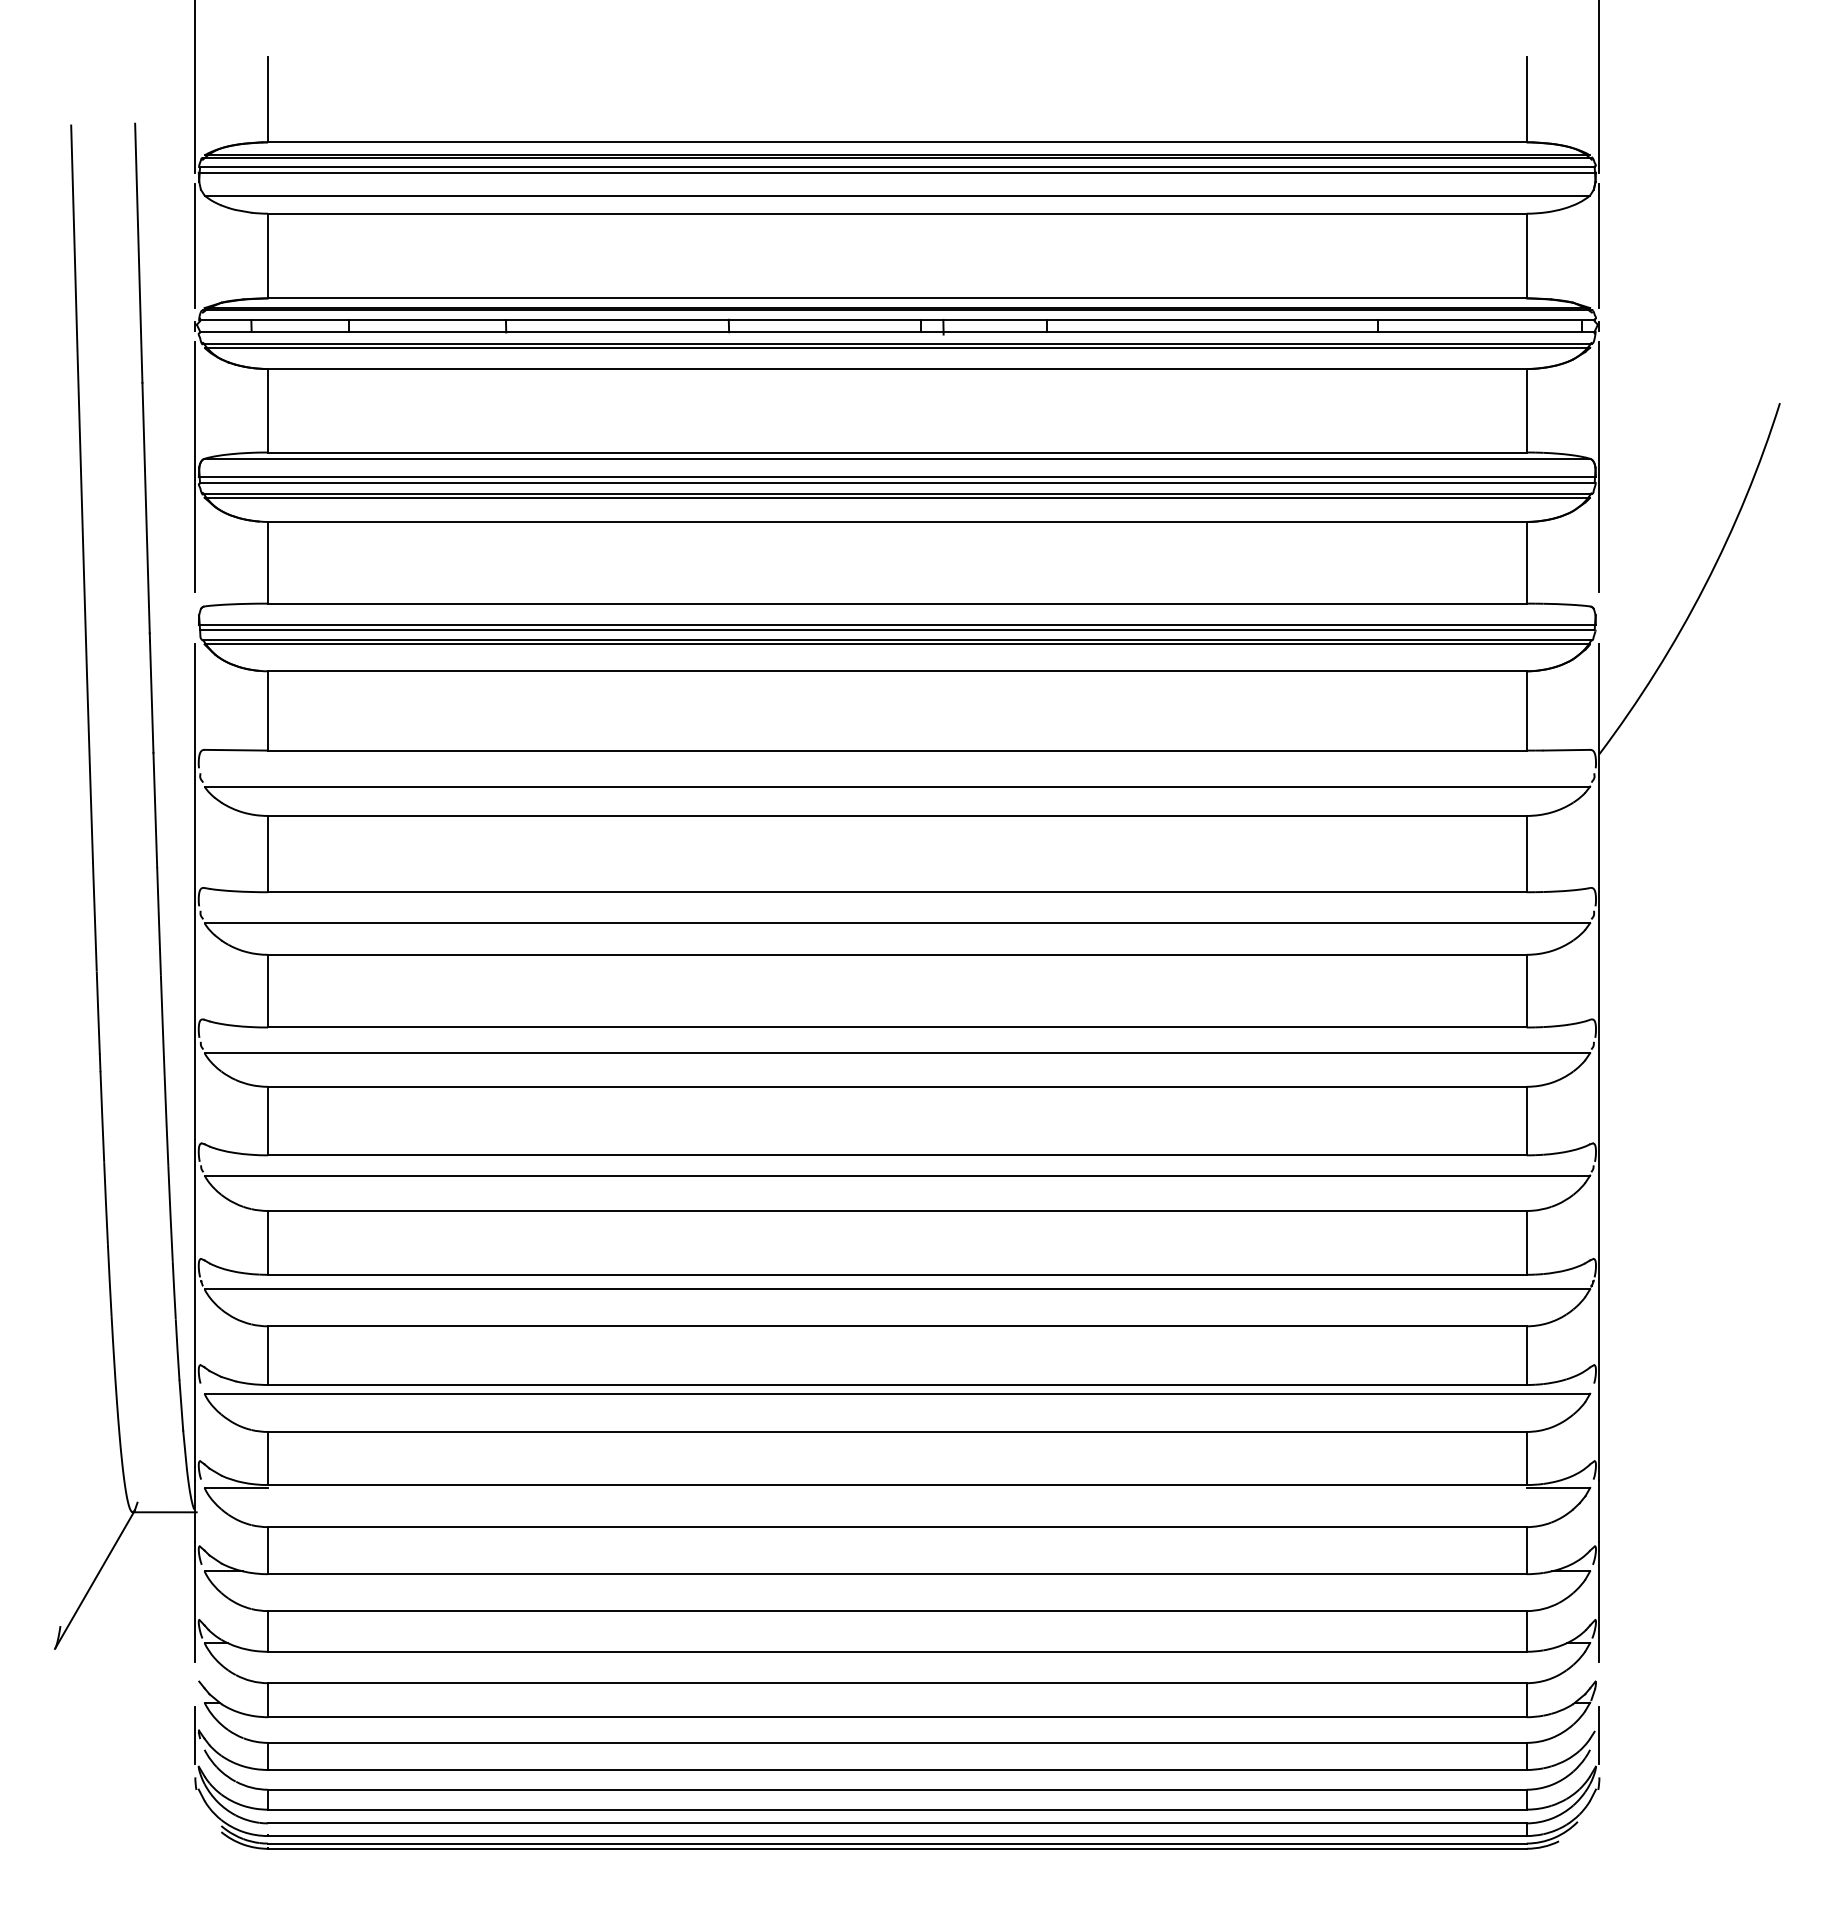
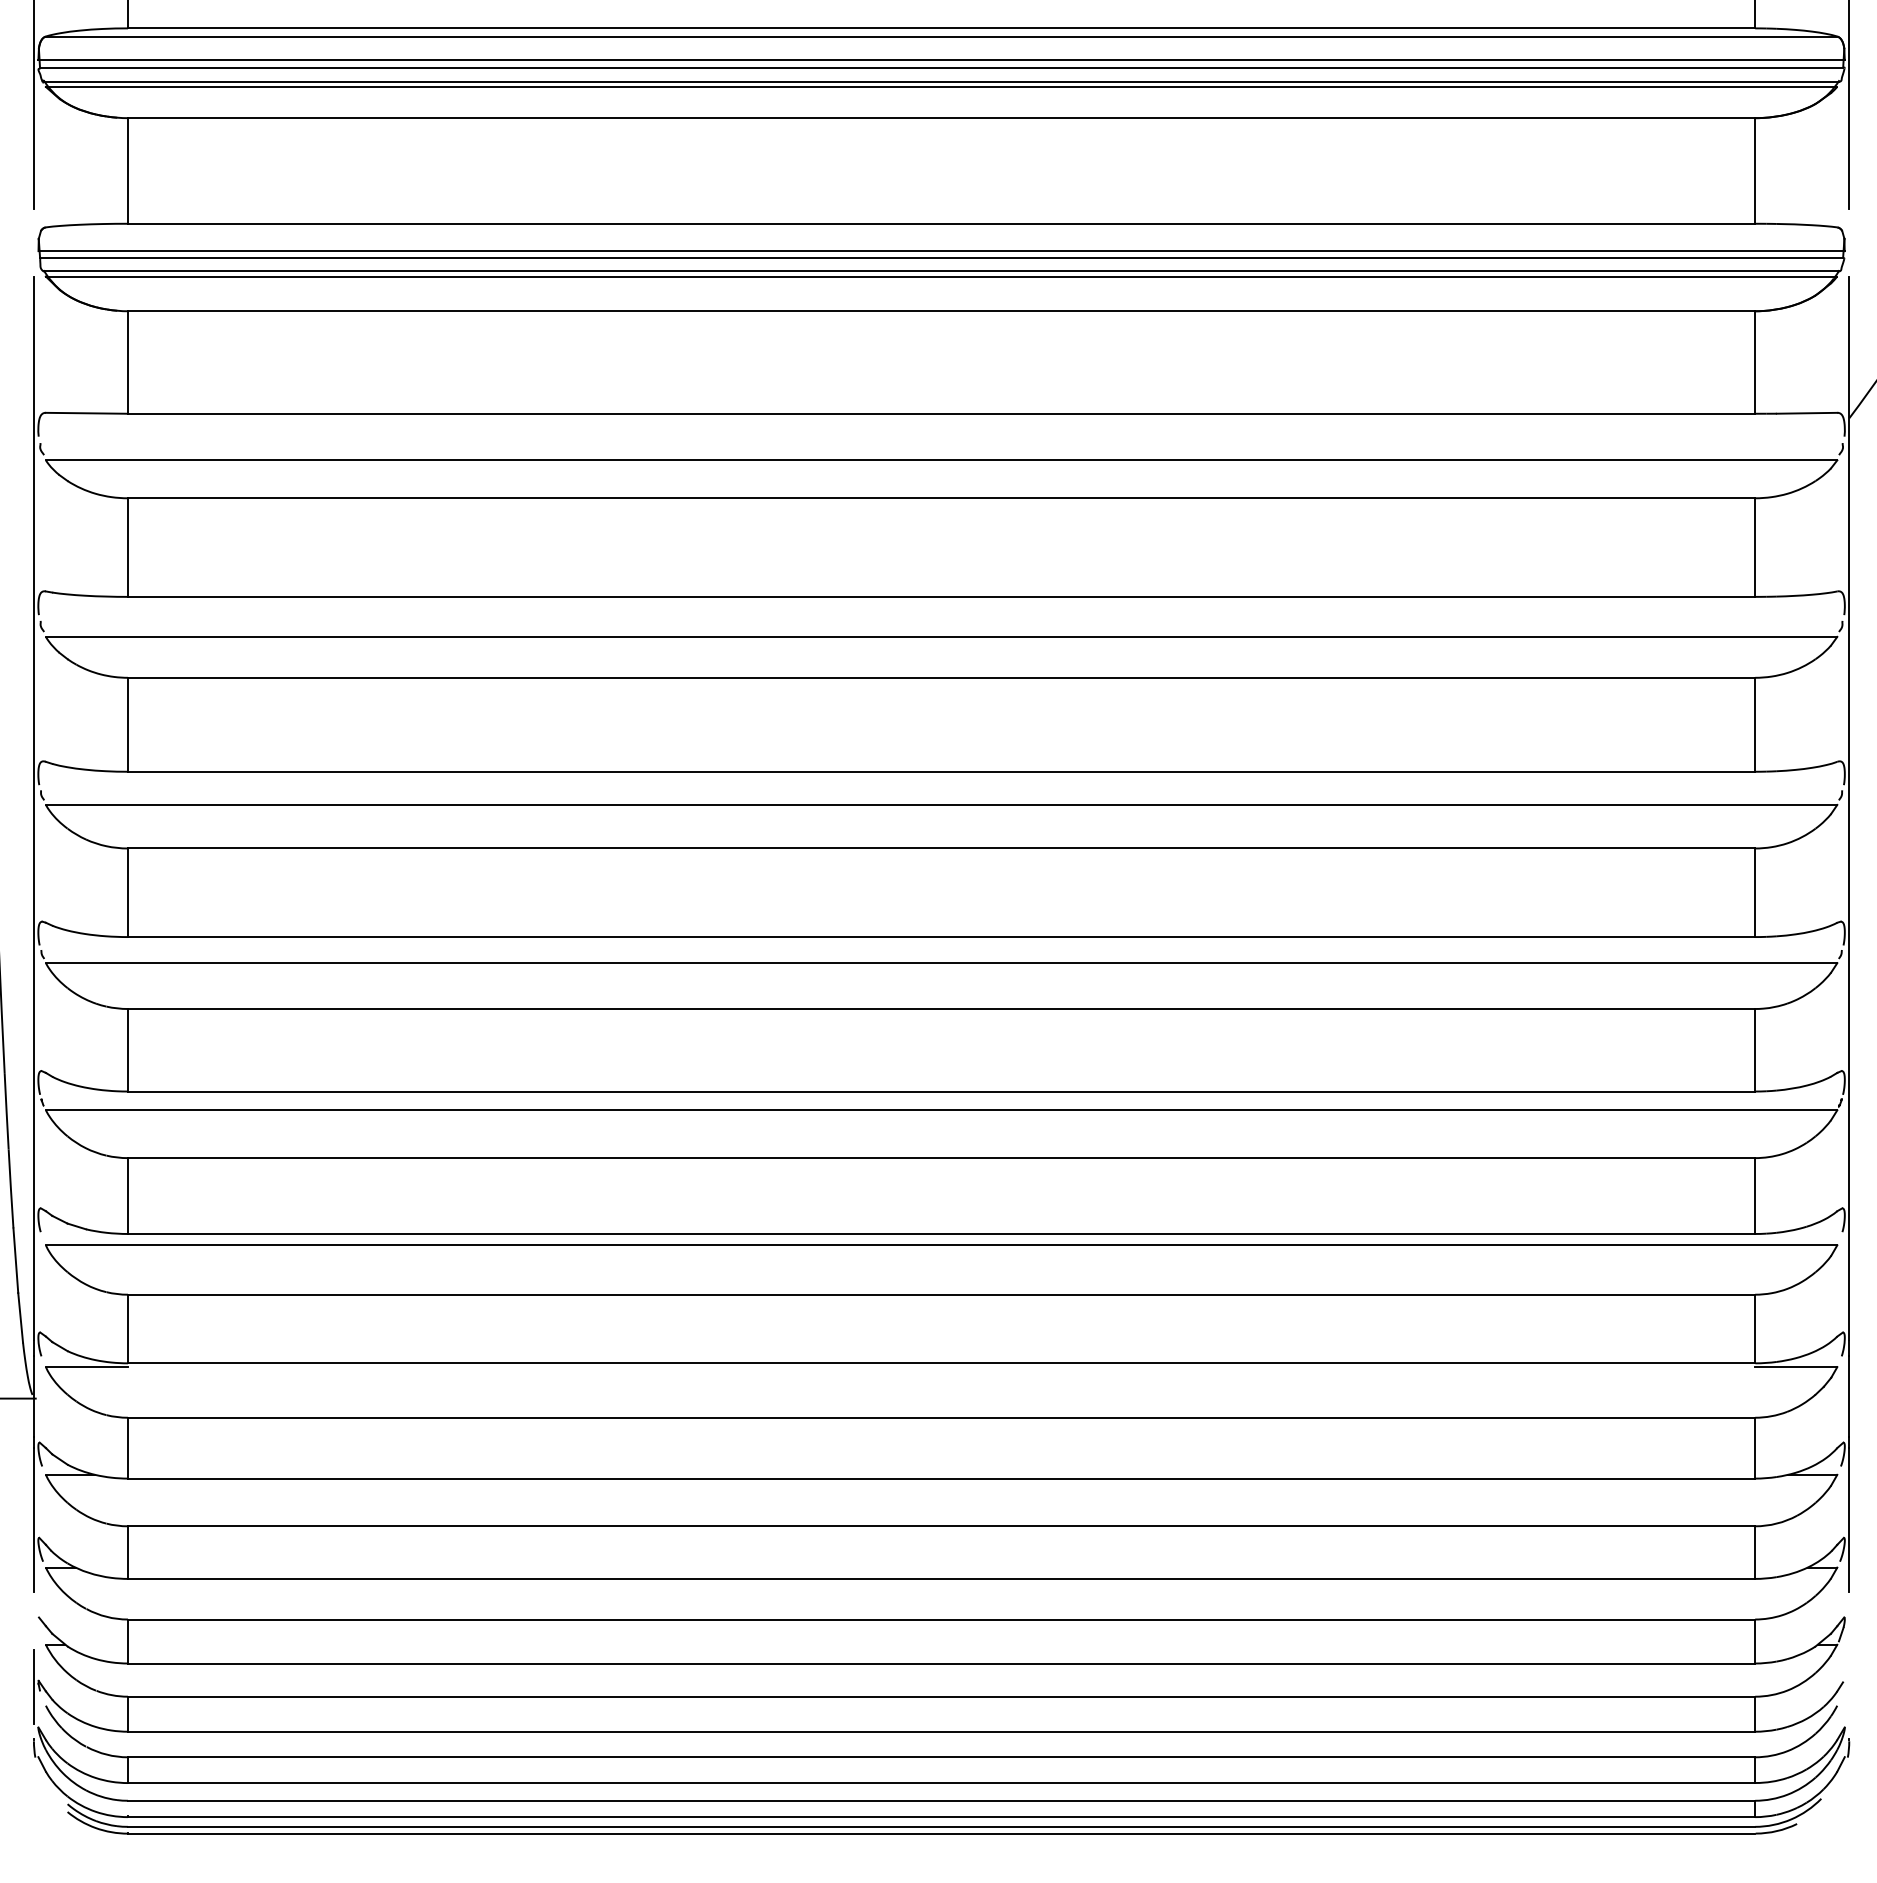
line: (1599, 1734) -> (1849, 1685), removed

